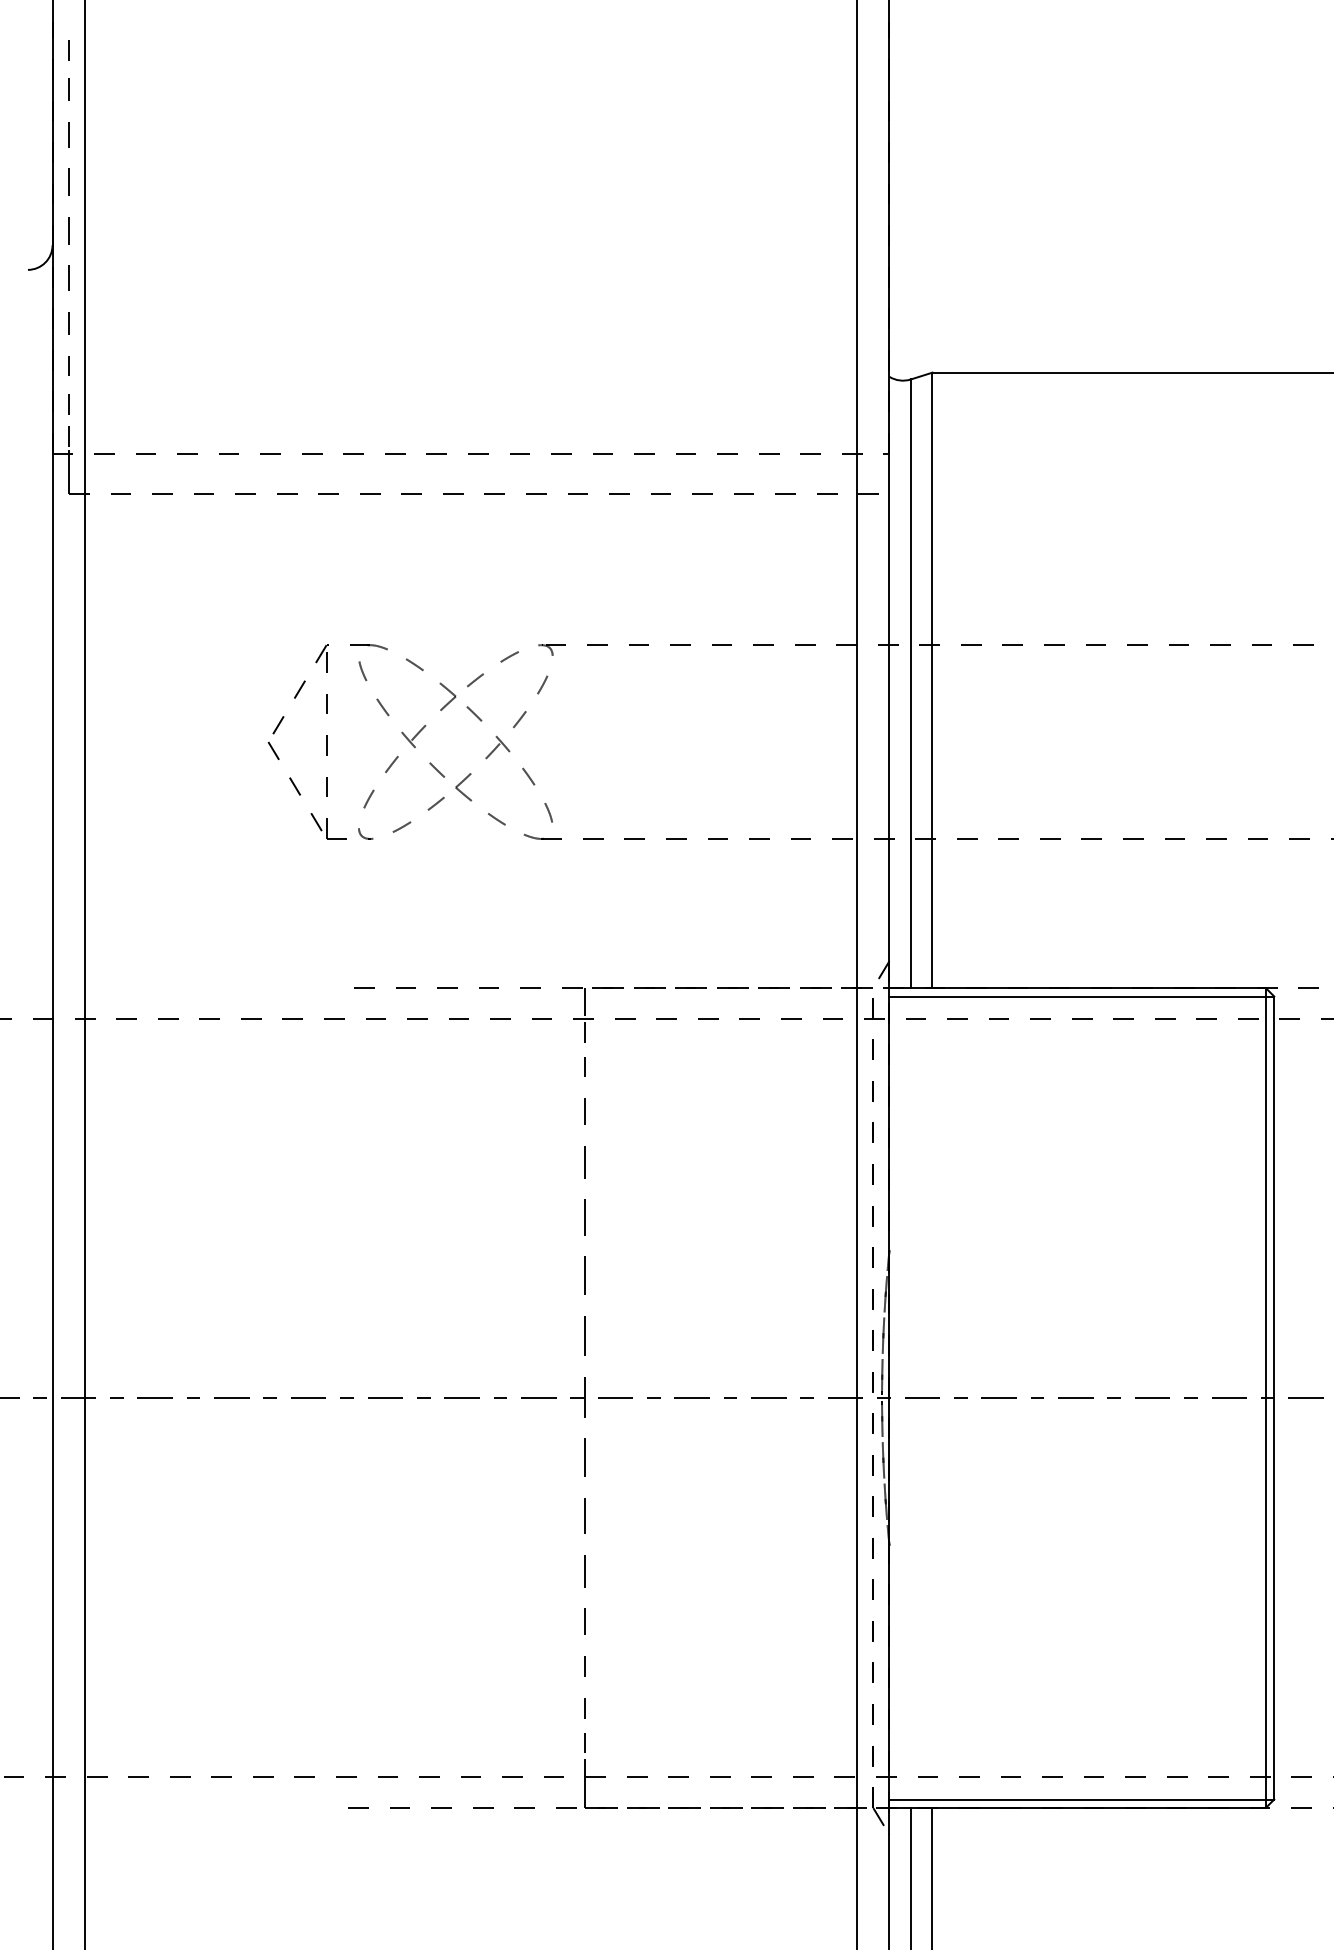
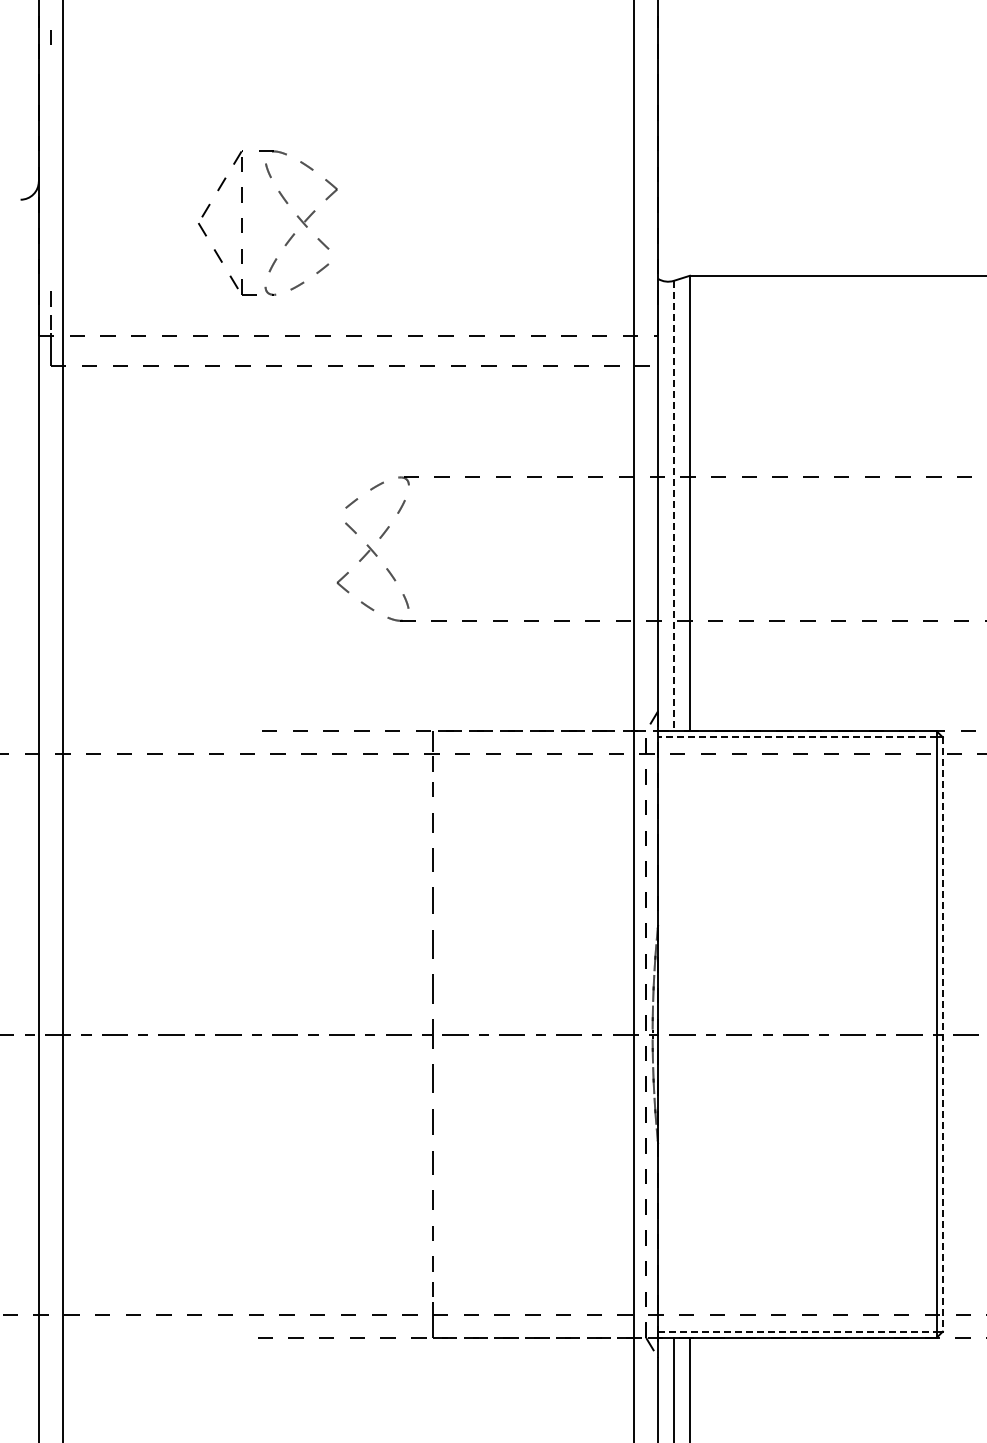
part: (68, 226) -> (50, 167), removed
line: (910, 684) -> (673, 506), solid -> dashed
part: (327, 741) -> (242, 222), moved
line: (1077, 996) -> (797, 737), solid -> dashed
line: (1273, 1399) -> (942, 1035), solid -> dashed
line: (1079, 1799) -> (798, 1331), solid -> dashed

